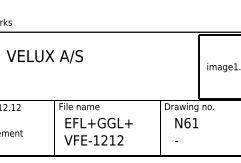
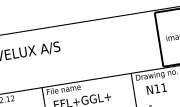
text: (187, 122) -> (157, 88), N61 -> N11

